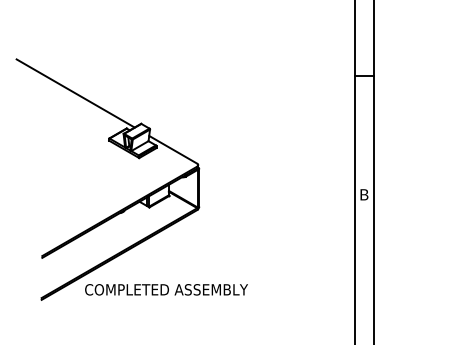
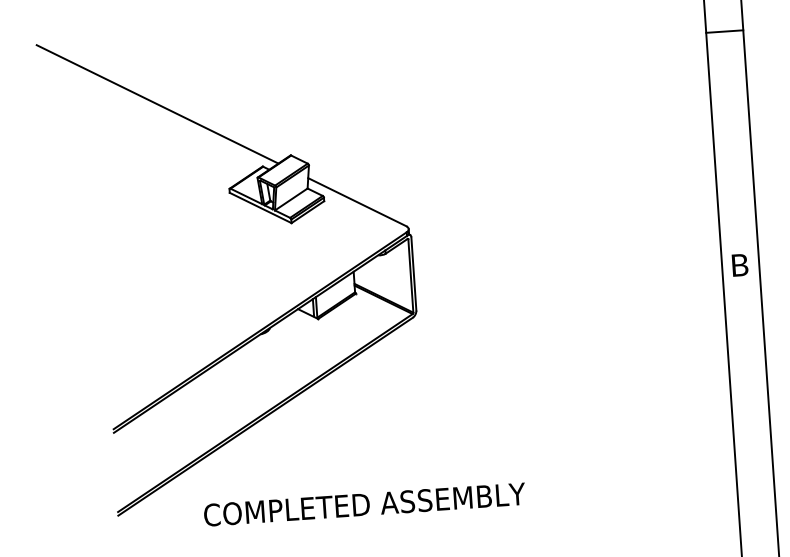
text: (166, 289) -> (364, 504), moved

